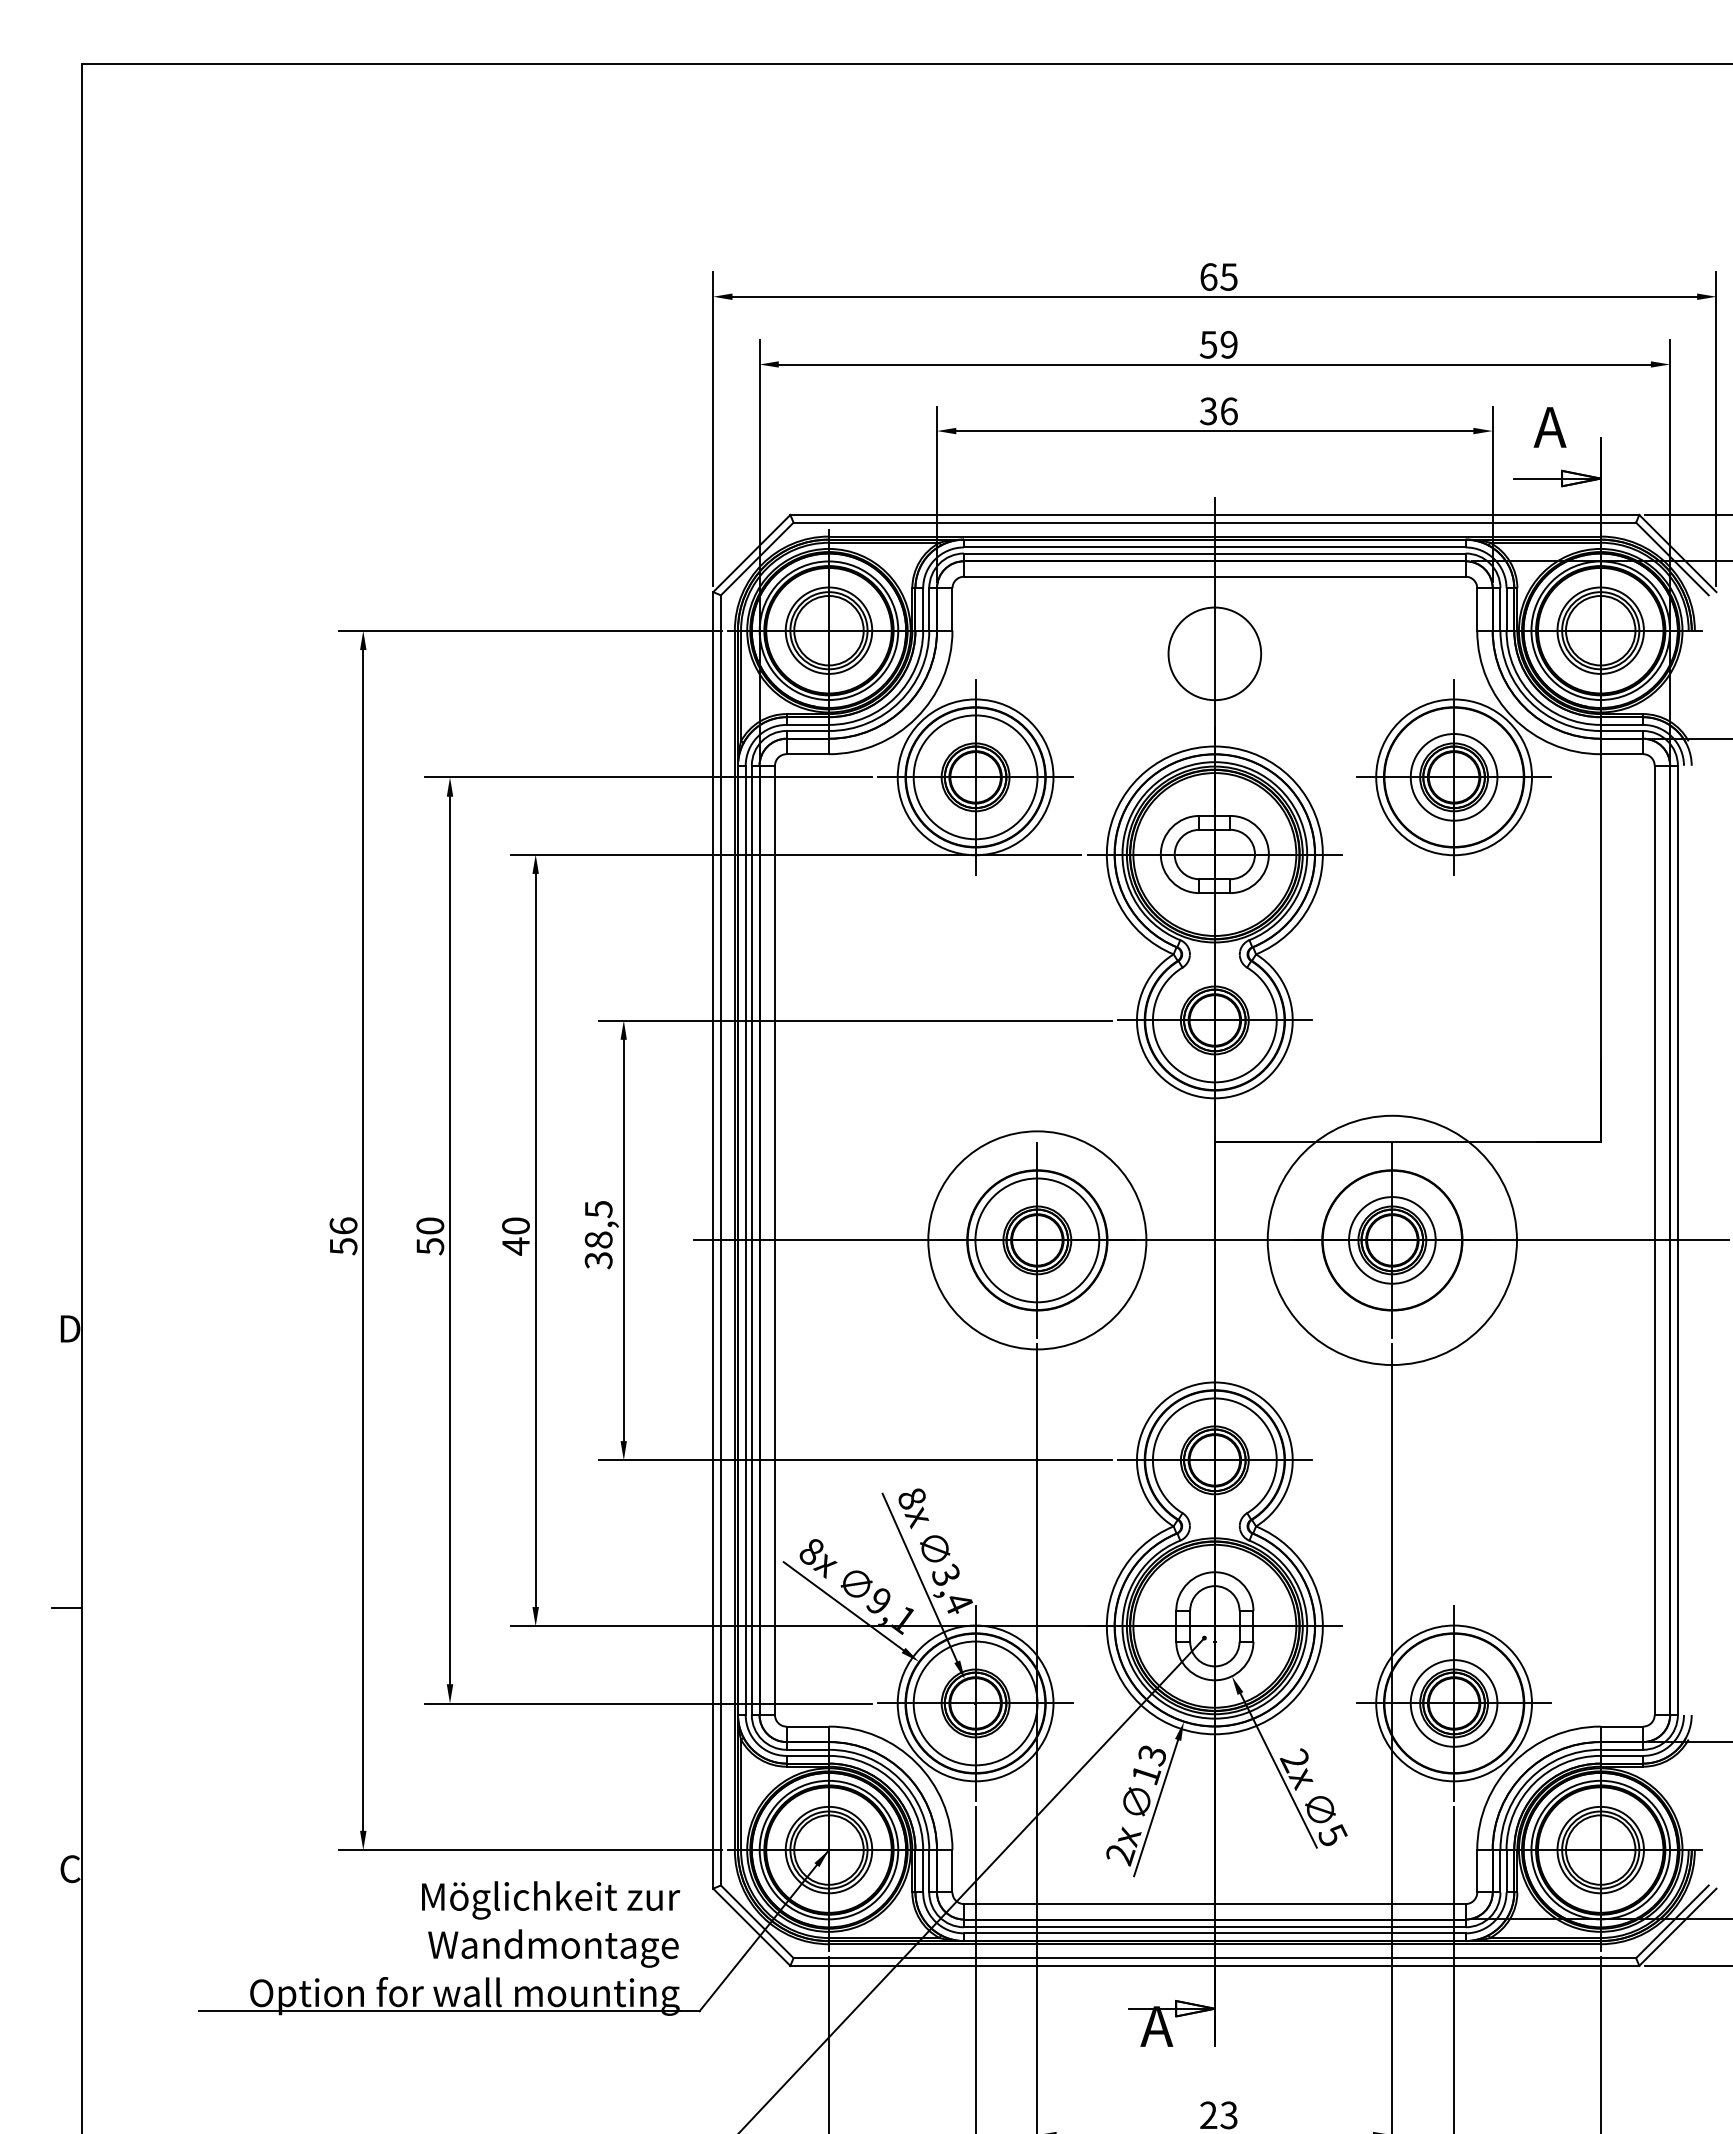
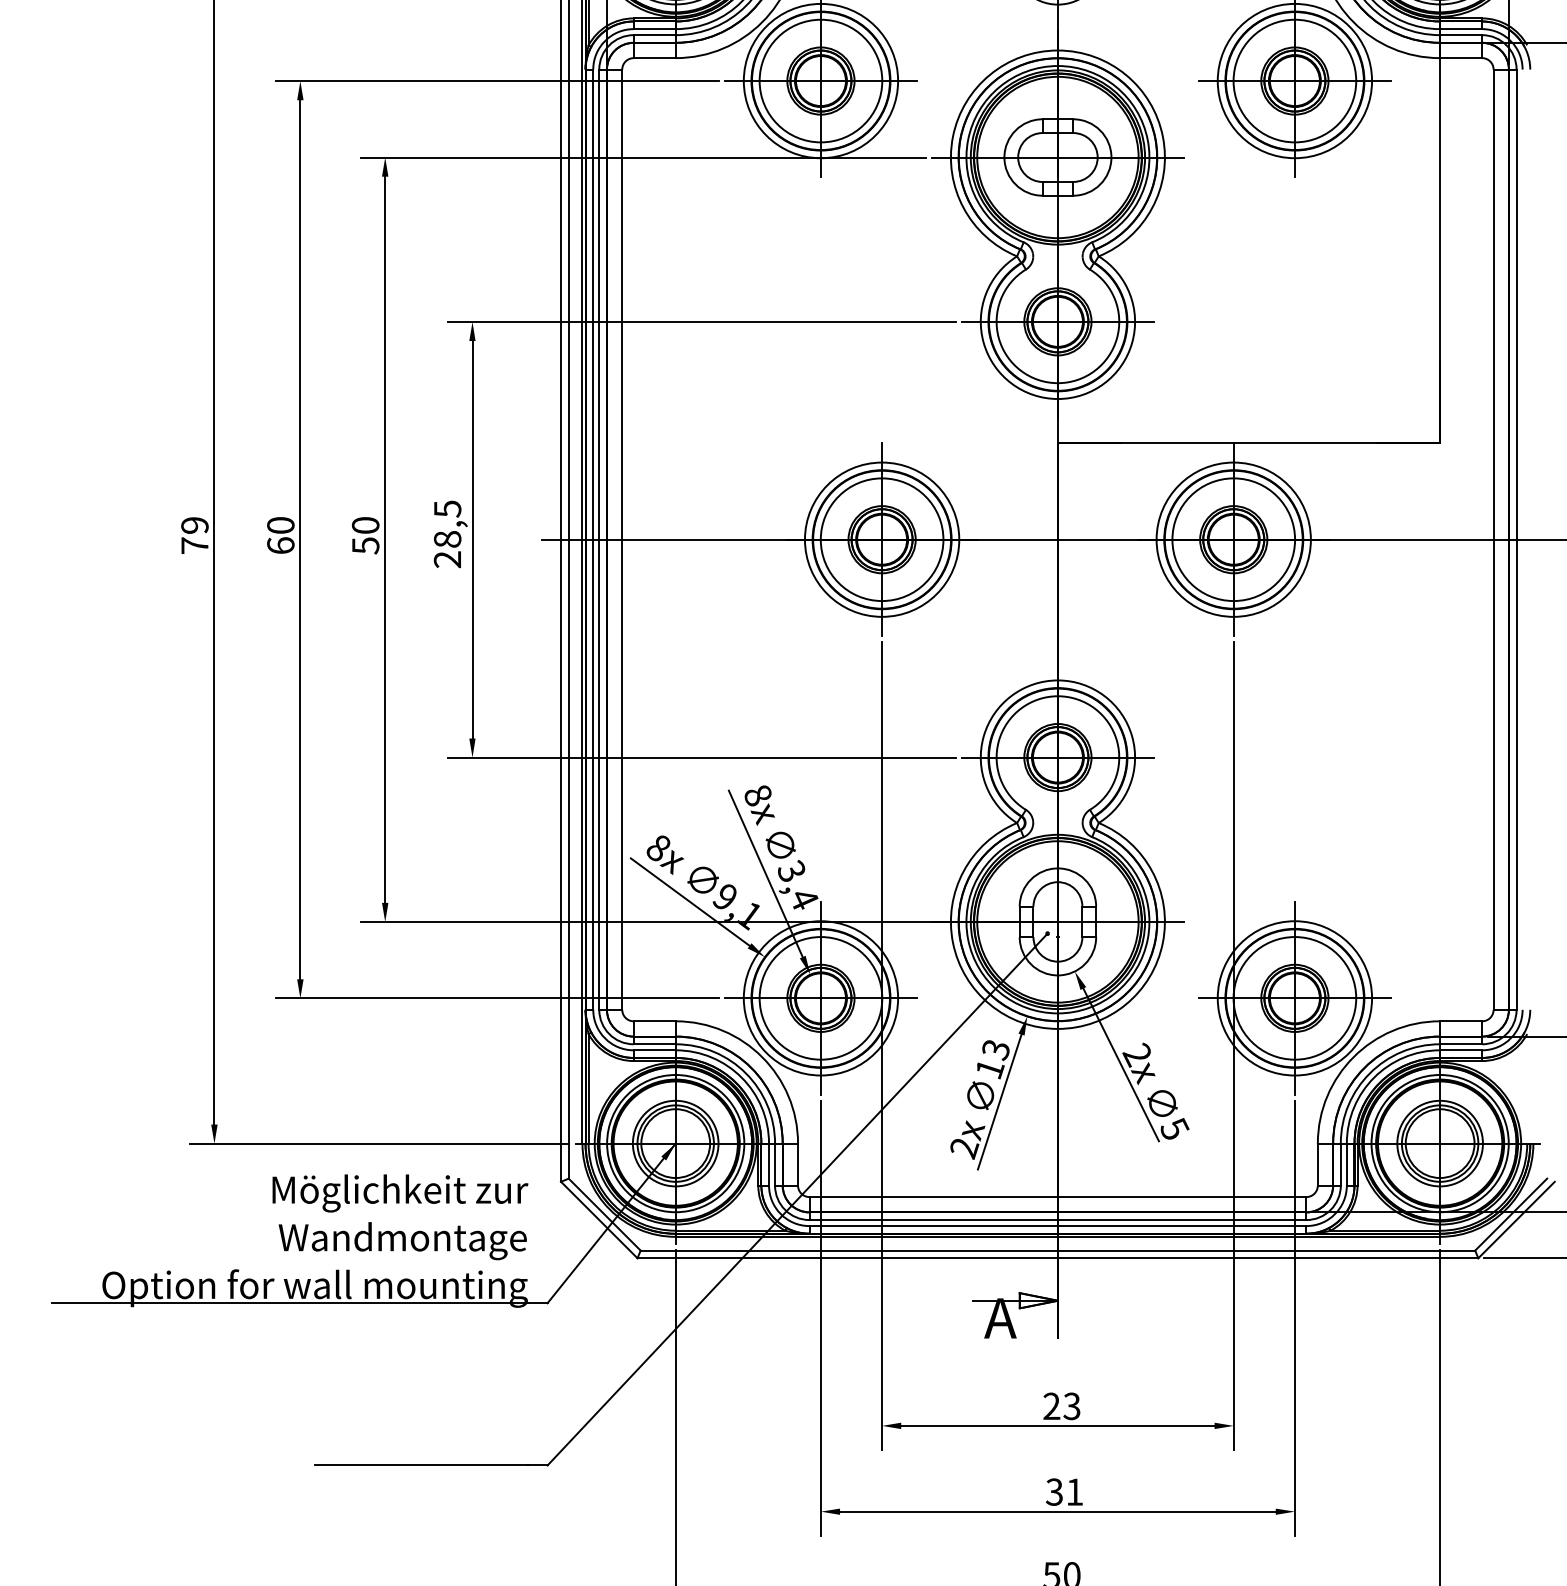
circle: (1454, 777) -> (1295, 81), size x1.43
text: (343, 1236) -> (194, 535), 56 -> 79
circle: (1037, 1240) -> (882, 539), size x0.71
circle: (1392, 1240) -> (1233, 539), size x0.62
circle: (1392, 1240) -> (1233, 539), size x1.43
text: (430, 1246) -> (281, 545), 50 -> 60
text: (515, 1246) -> (365, 545), 40 -> 50
text: (598, 1260) -> (447, 559), 38,5 -> 28,5
circle: (1454, 1703) -> (1295, 998), size x1.43

